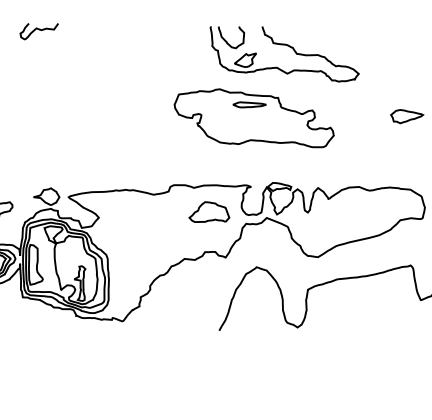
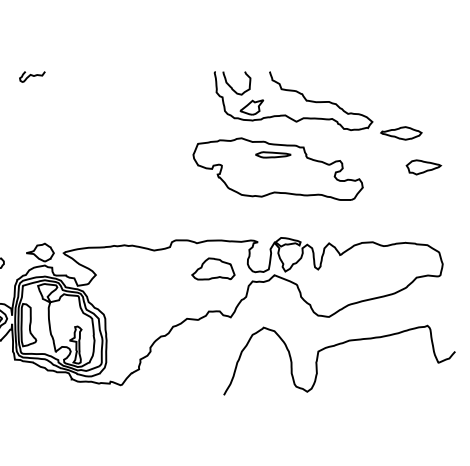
part: (39, 31) -> (32, 76), size x0.62
part: (386, 84) -> (401, 133), added
part: (253, 117) -> (277, 168), moved

